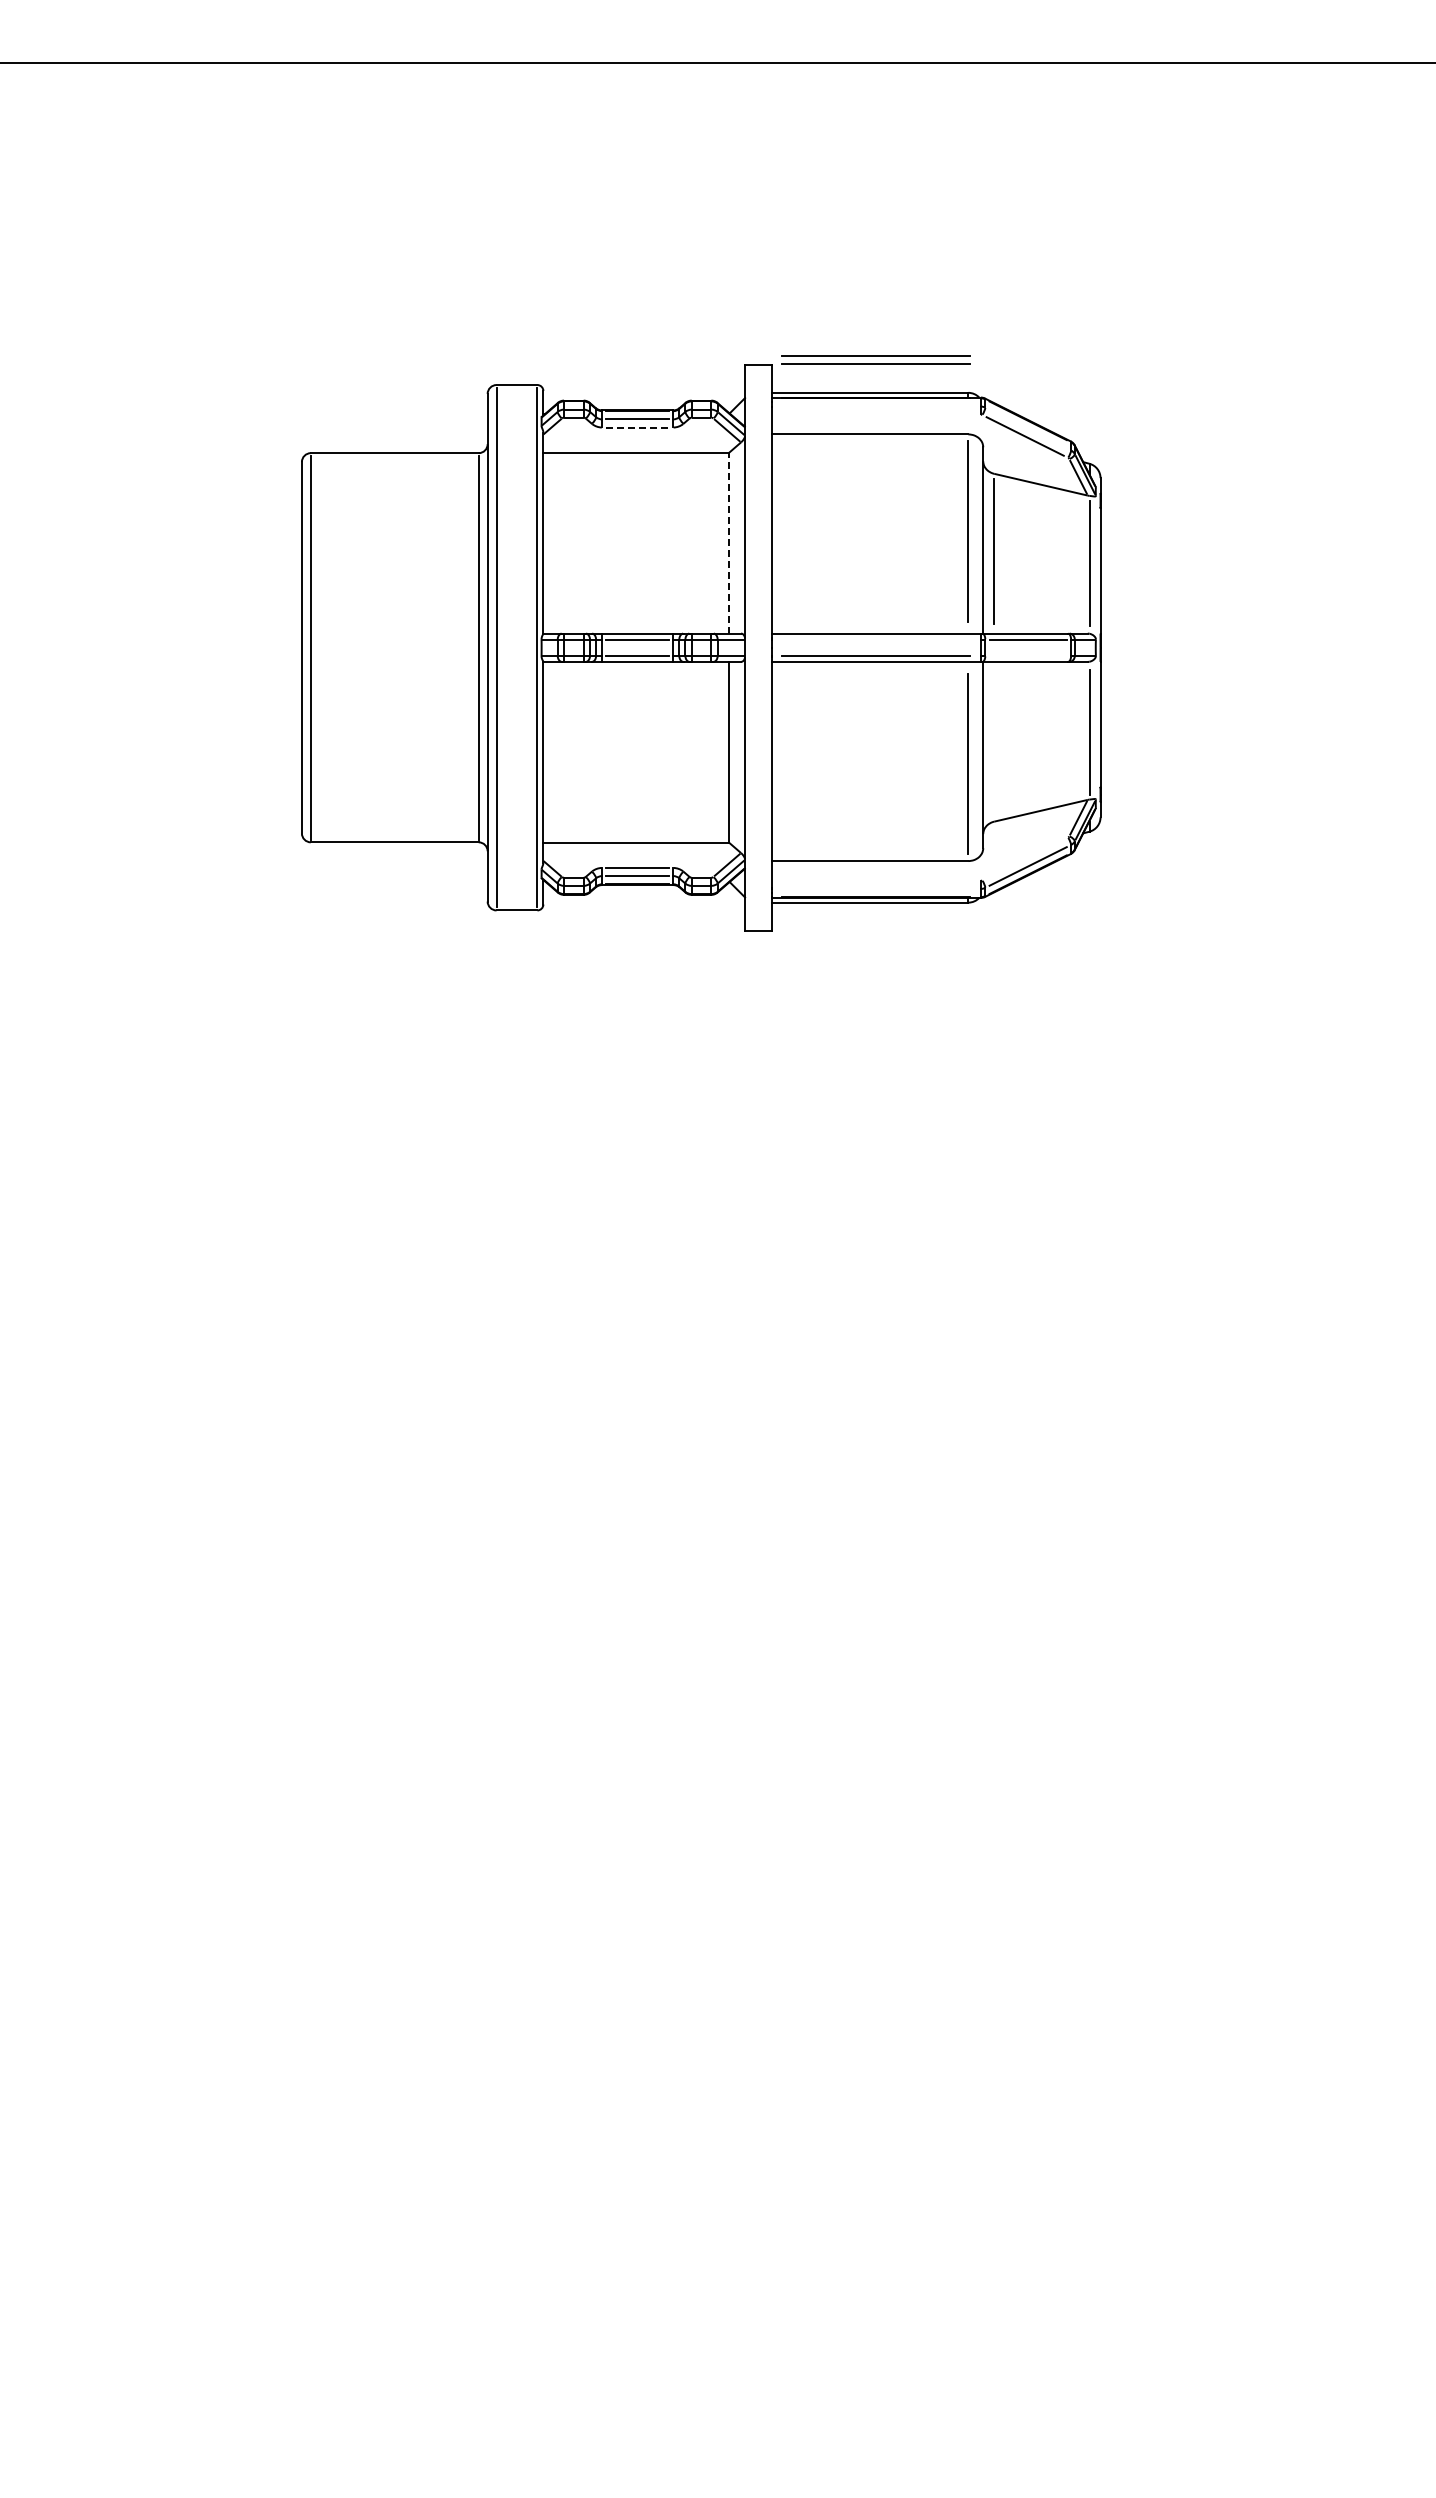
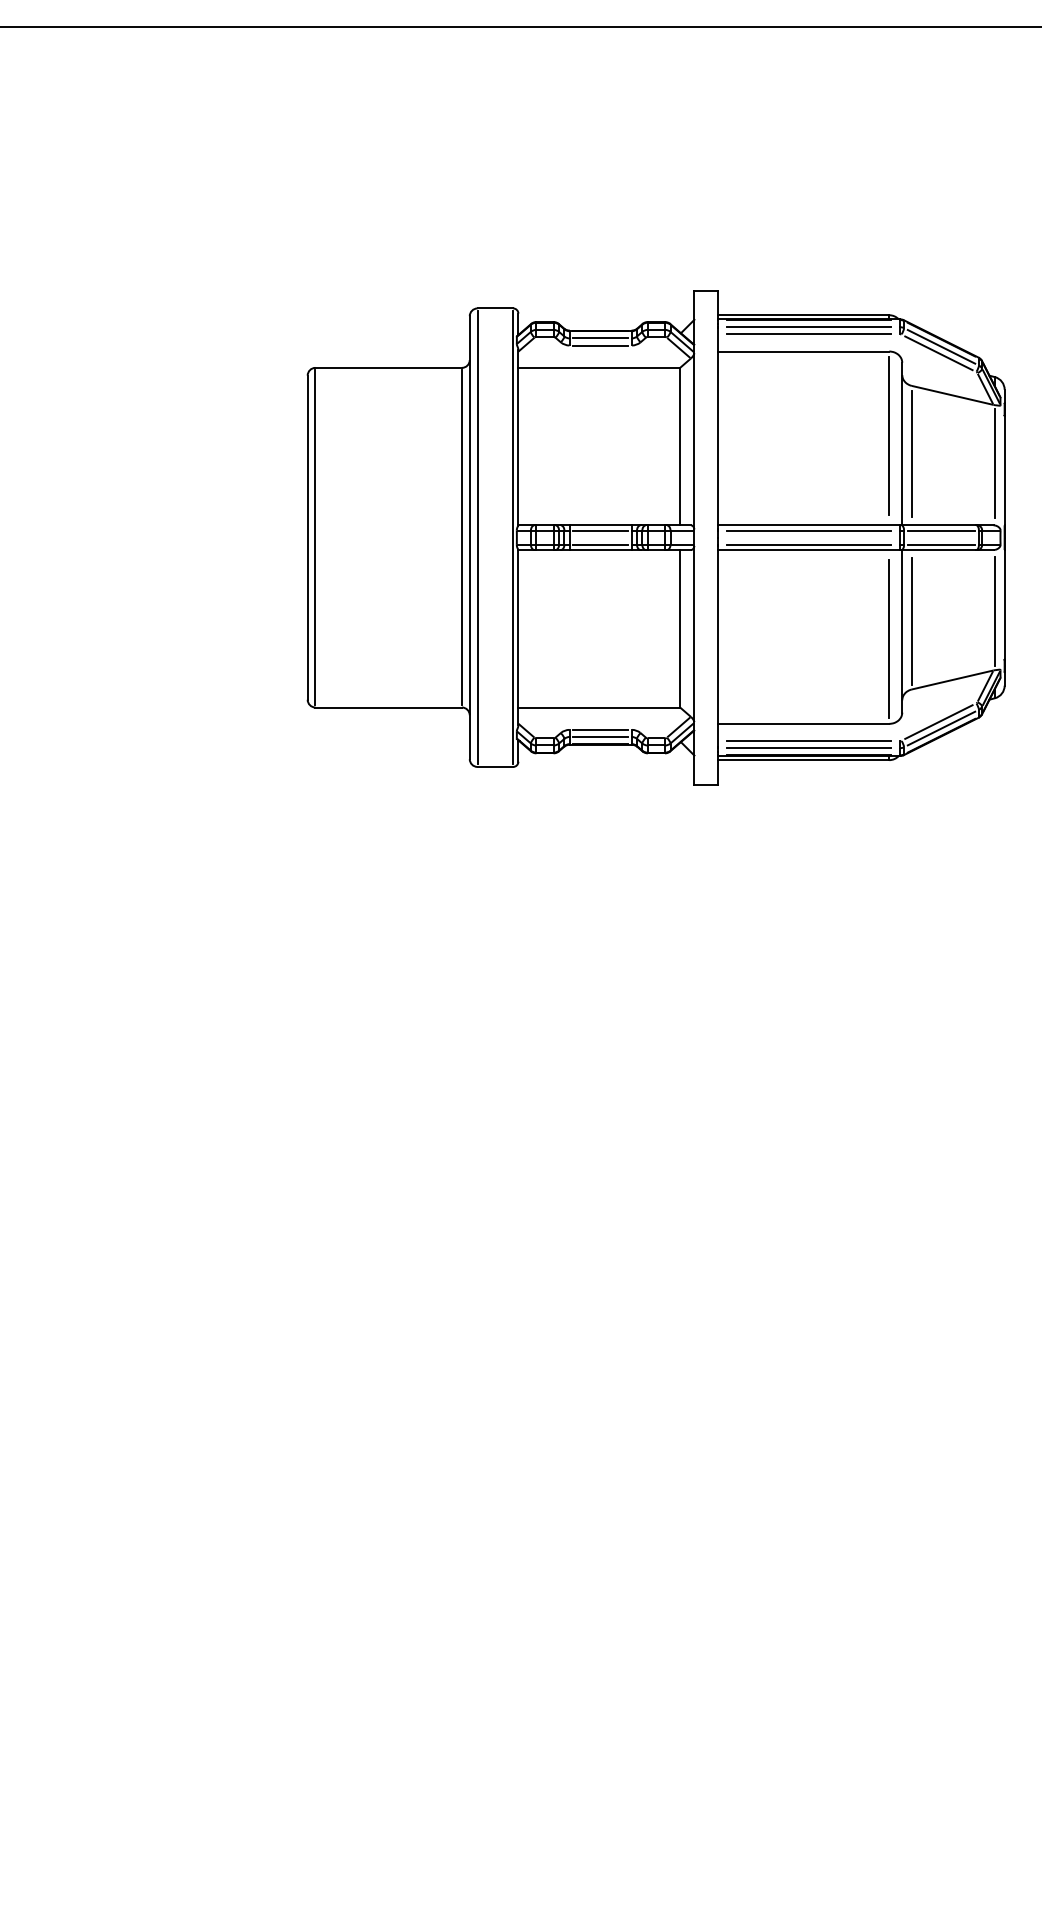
part: (875, 359) -> (808, 330), moved
line: (637, 427) -> (600, 345), dashed -> solid
line: (1027, 428) -> (940, 346), added
line: (728, 542) -> (679, 445), dashed -> solid
line: (876, 639) -> (809, 530), added
line: (1027, 655) -> (940, 544), added
line: (994, 743) -> (912, 621), added
line: (1024, 858) -> (938, 721), added
line: (876, 880) -> (809, 740), added
line: (876, 888) -> (809, 747), added

